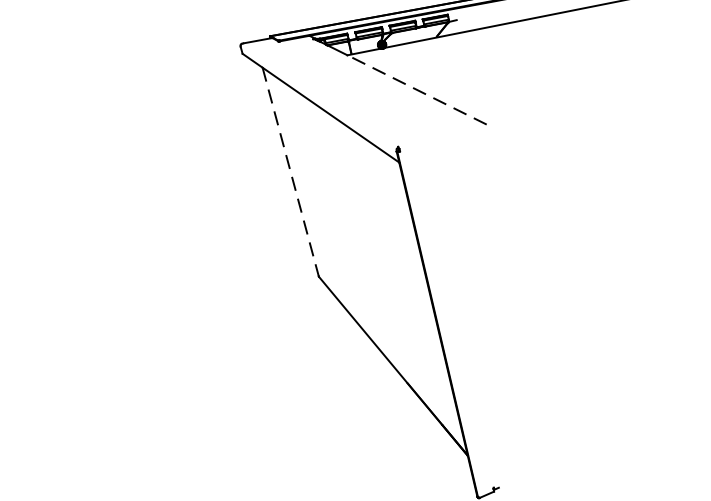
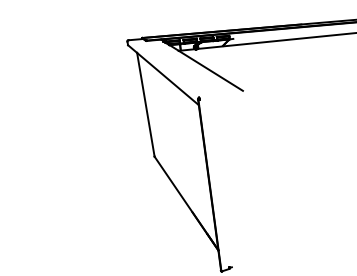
line: (416, 89) -> (210, 70), dashed -> solid
line: (289, 171) -> (145, 104), dashed -> solid

